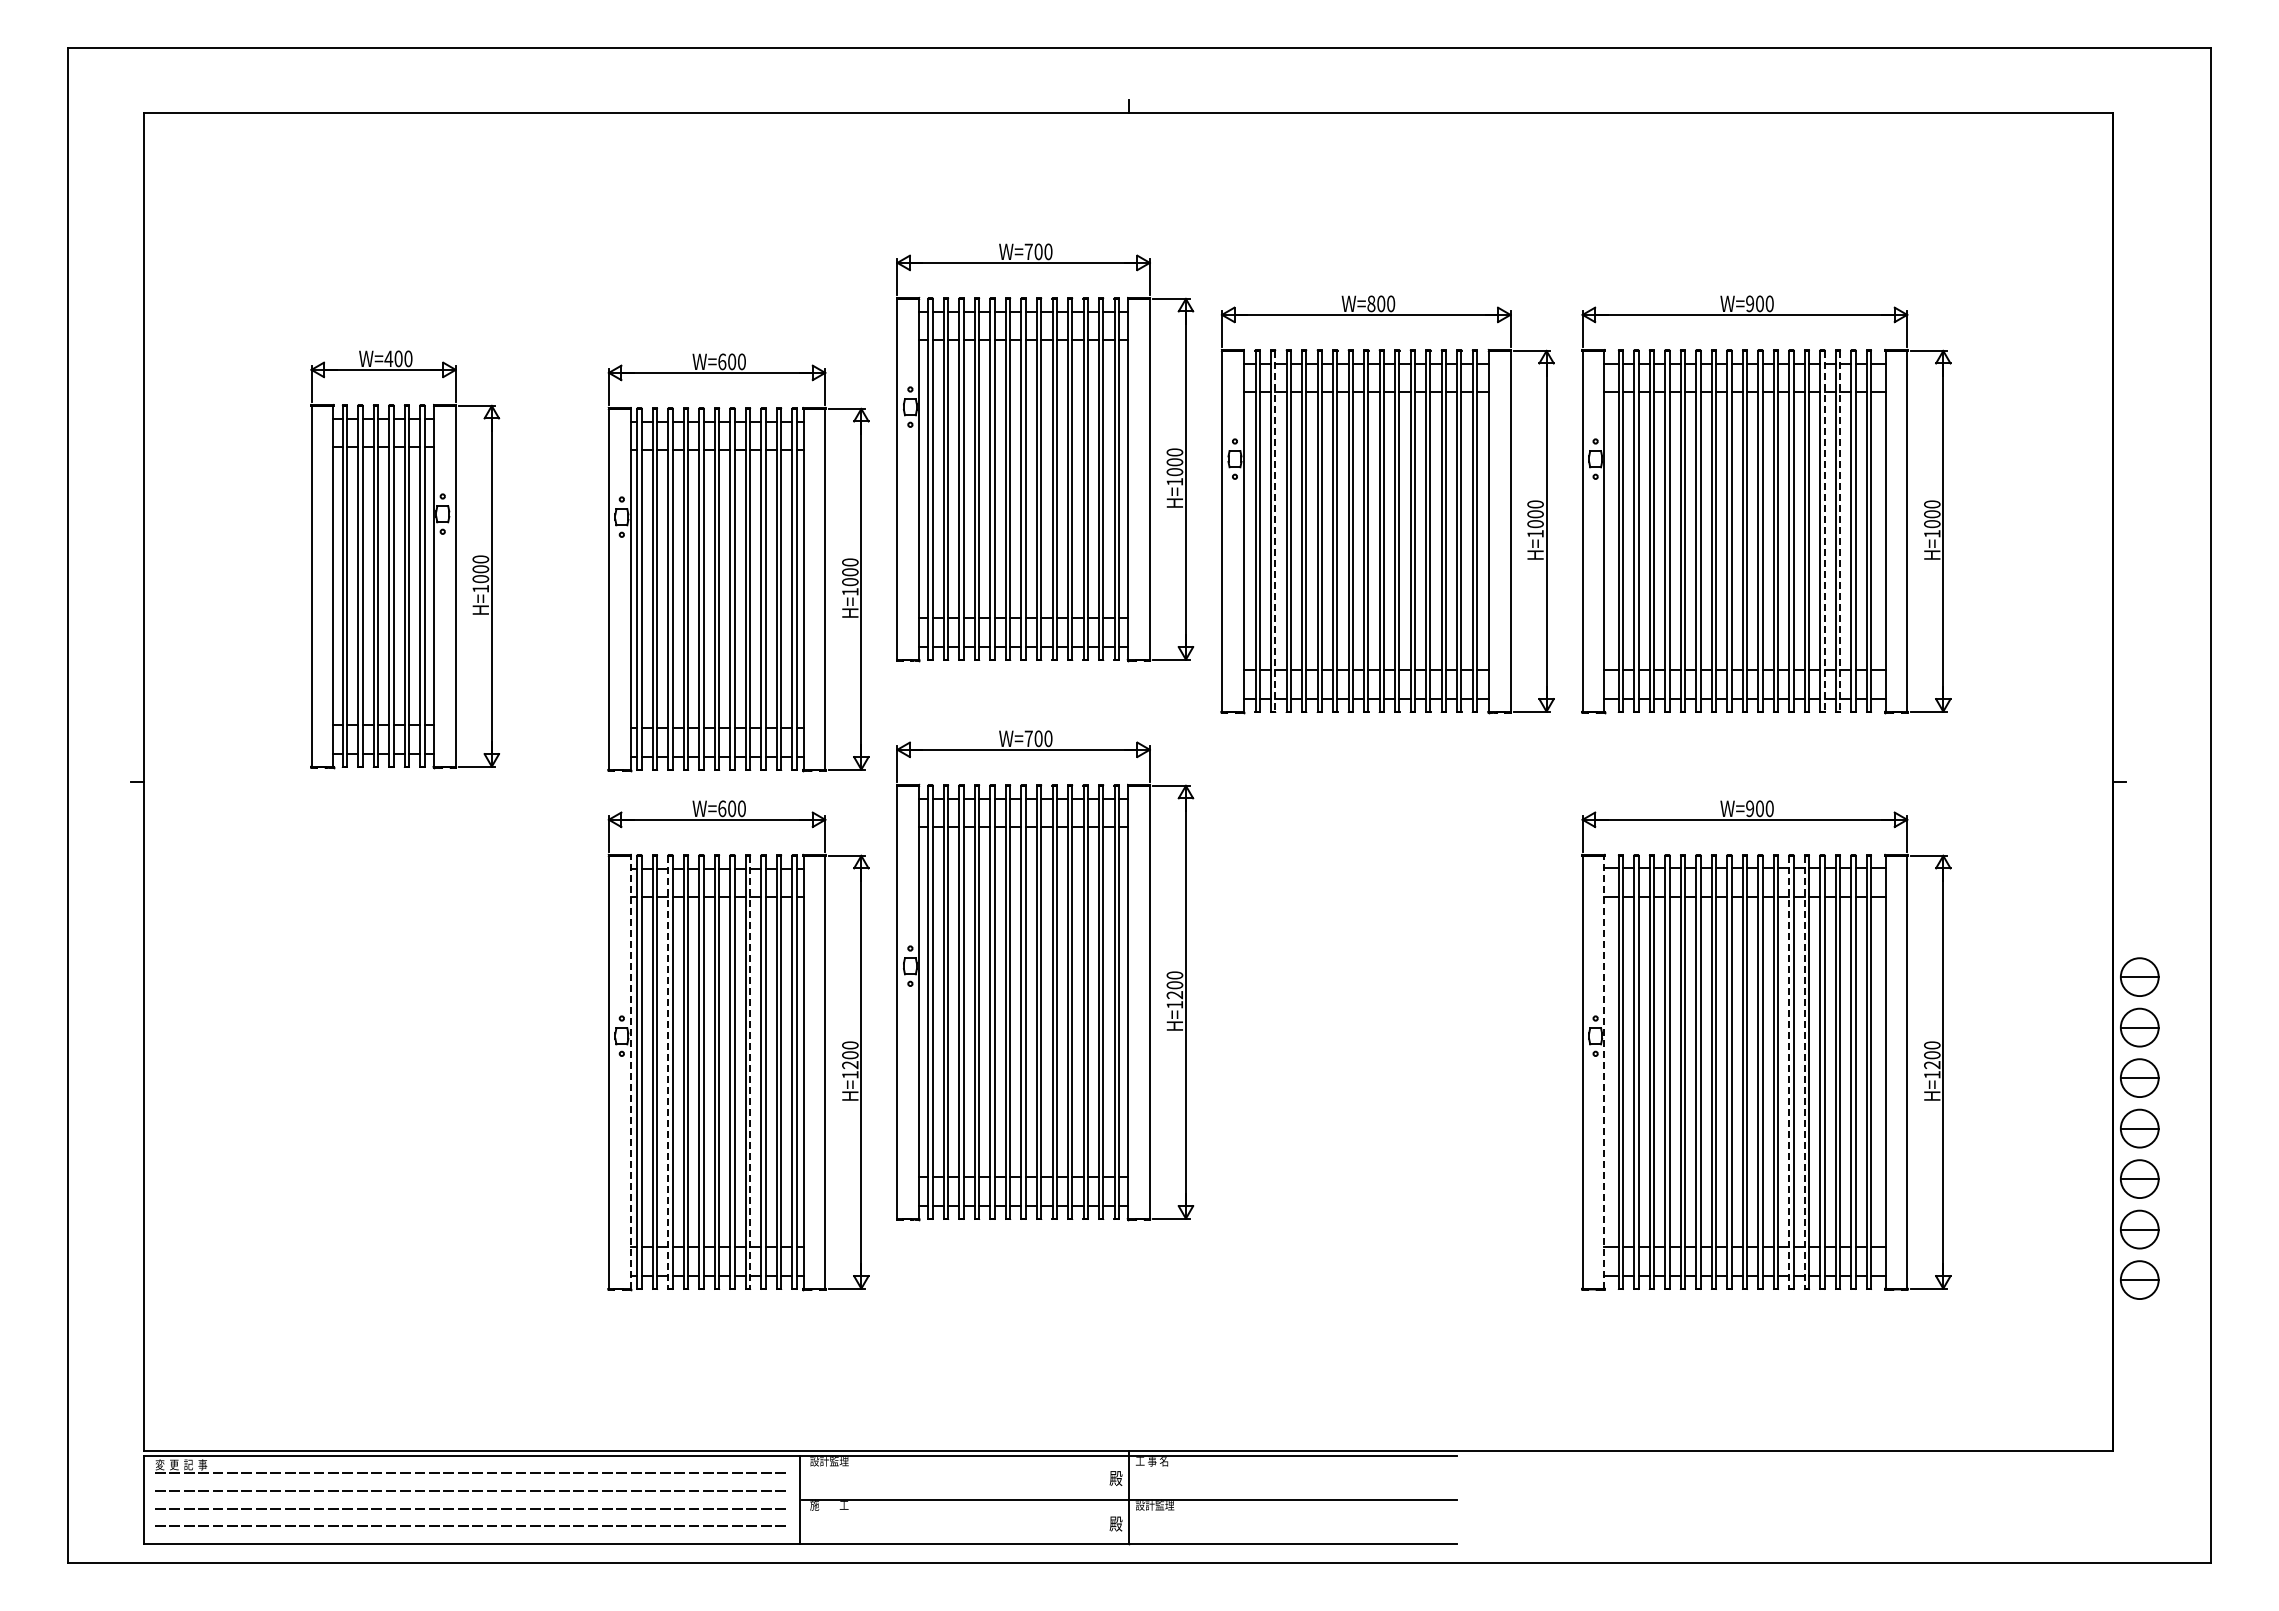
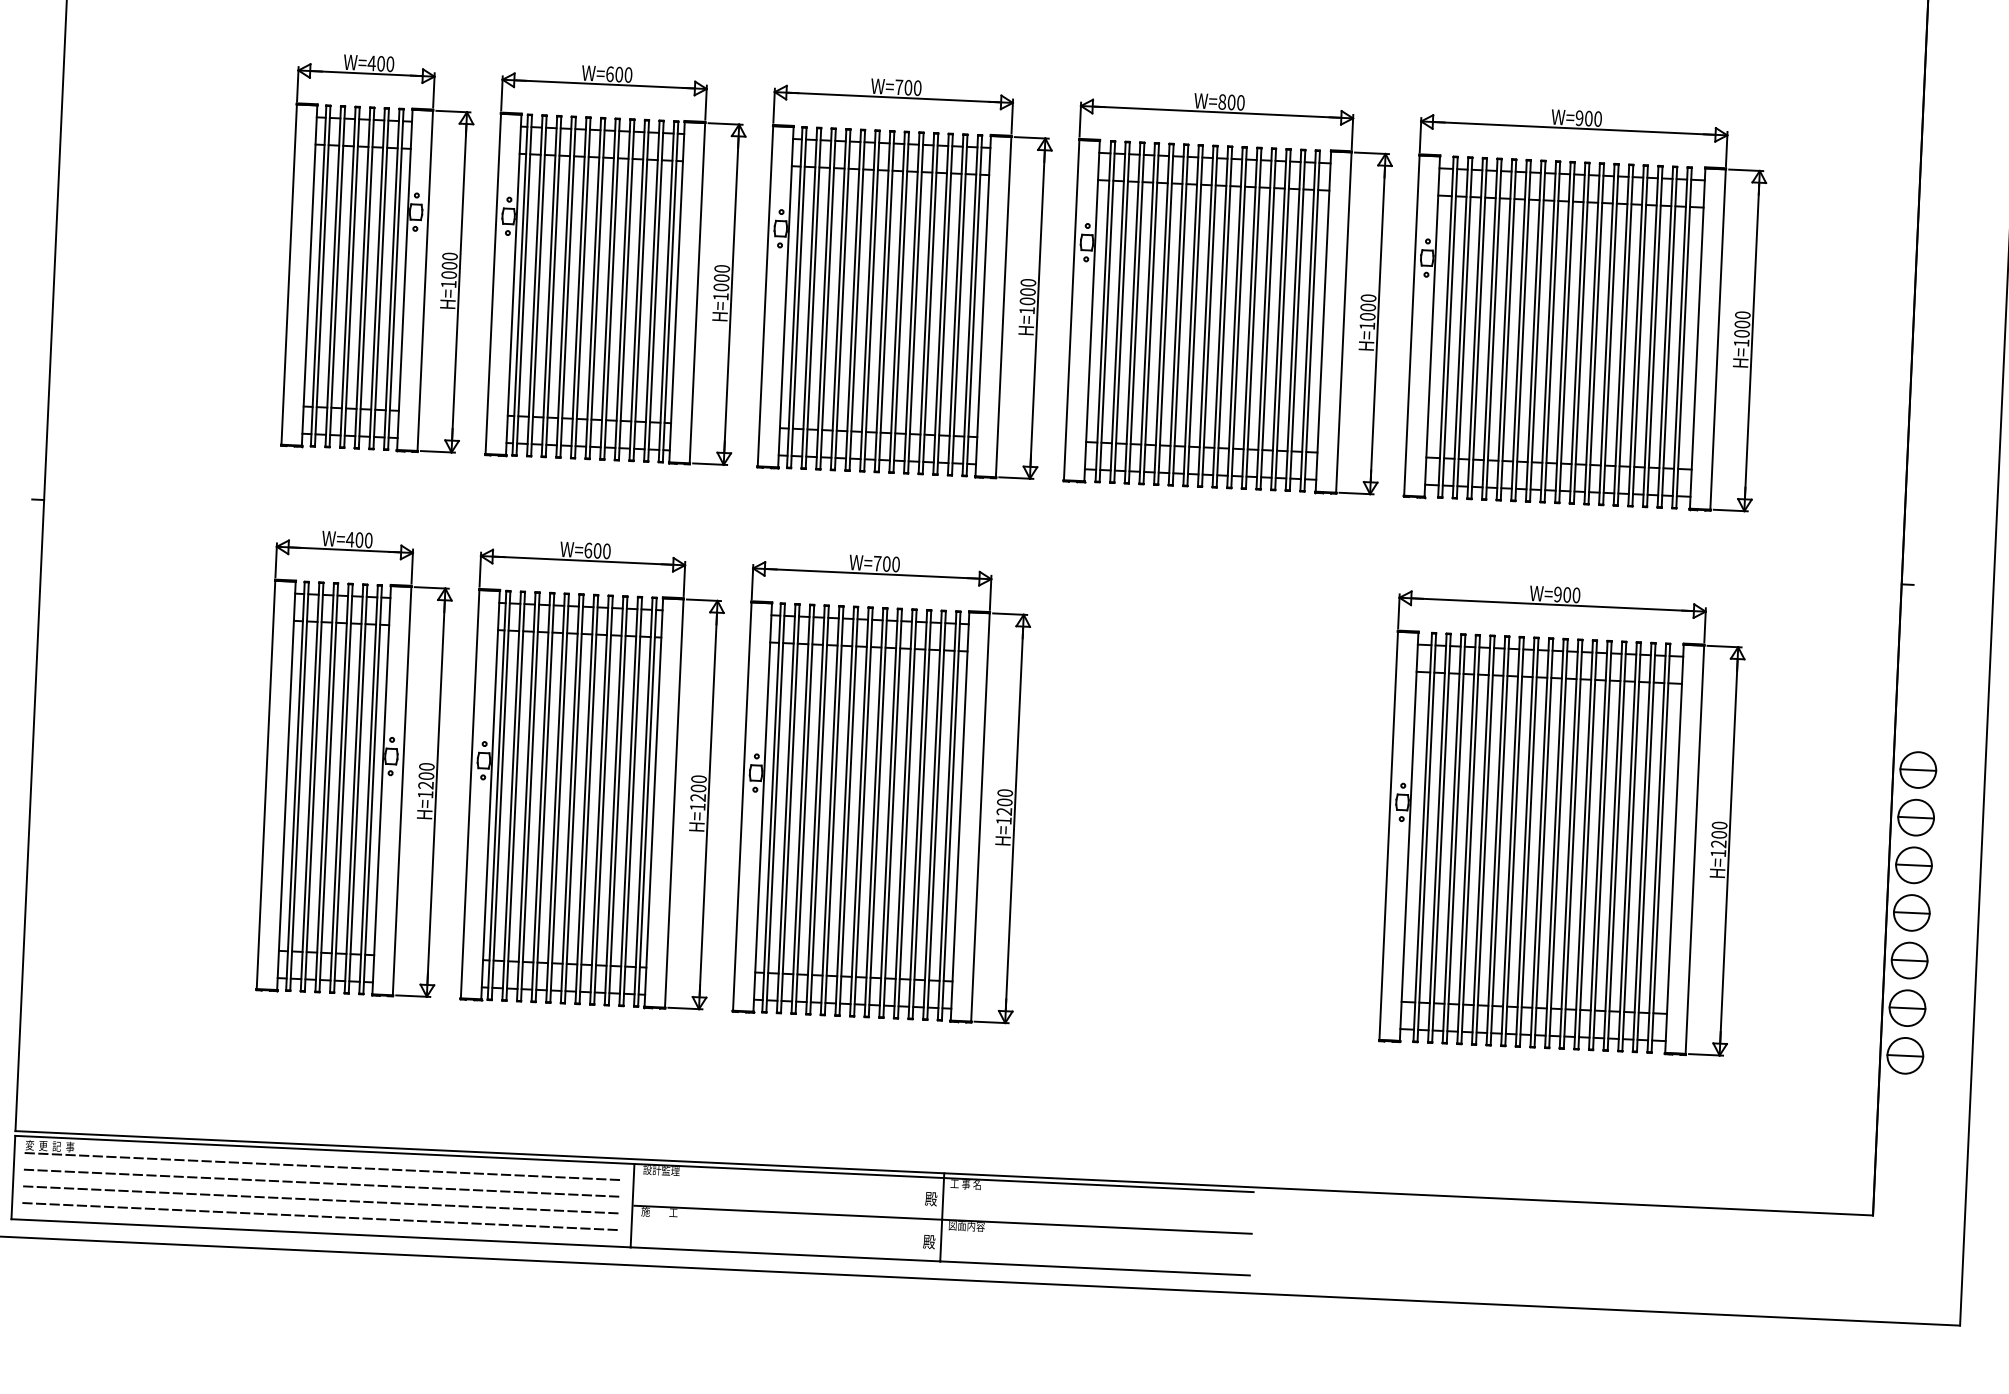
part: (1045, 452) -> (906, 277), moved
line: (1275, 531) -> (1122, 312), dashed -> solid
line: (1824, 531) -> (1640, 336), dashed -> solid
line: (1840, 531) -> (1655, 336), dashed -> solid
part: (405, 559) -> (378, 253), moved
part: (738, 562) -> (616, 264), moved
part: (1045, 975) -> (883, 787), moved
part: (486, 1045) -> (355, 763), added
line: (630, 1071) -> (490, 794), dashed -> solid
line: (1604, 1071) -> (1409, 836), dashed -> solid
line: (668, 1072) -> (526, 796), dashed -> solid
line: (750, 1072) -> (603, 800), dashed -> solid
line: (1789, 1072) -> (1583, 845), dashed -> solid
line: (1804, 1072) -> (1597, 845), dashed -> solid
text: (1154, 1505) -> (966, 1226), 設計監理 -> 図面内容

